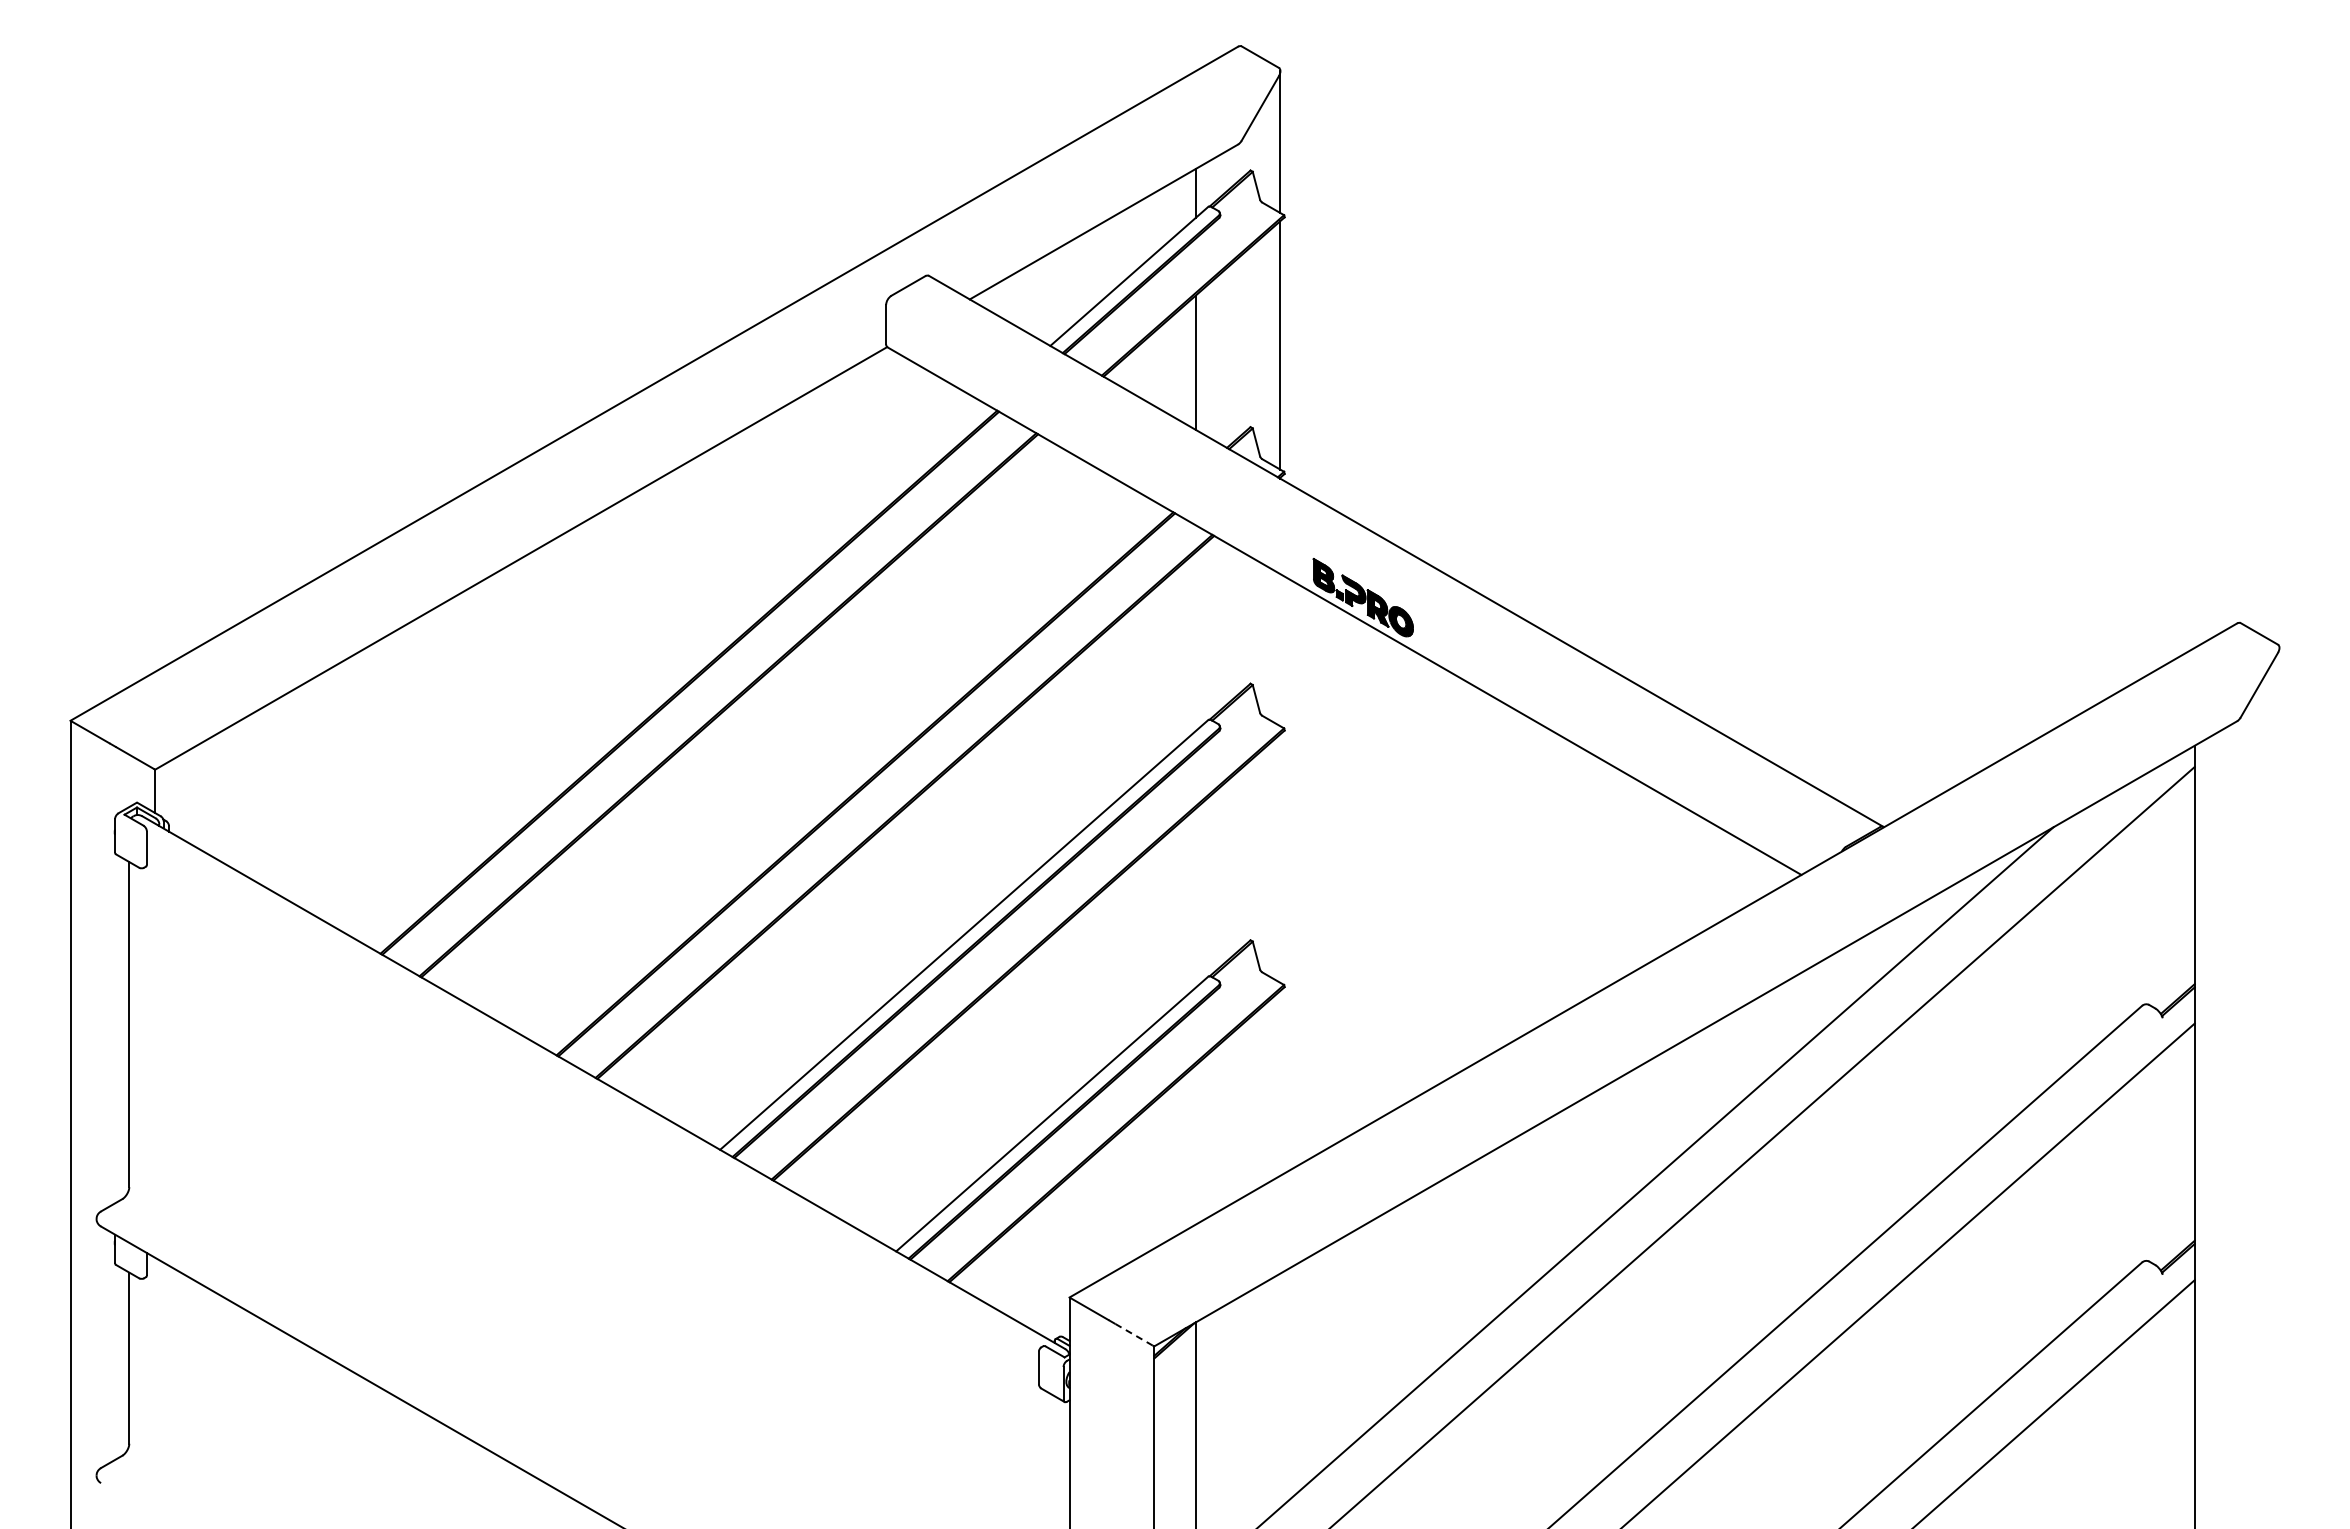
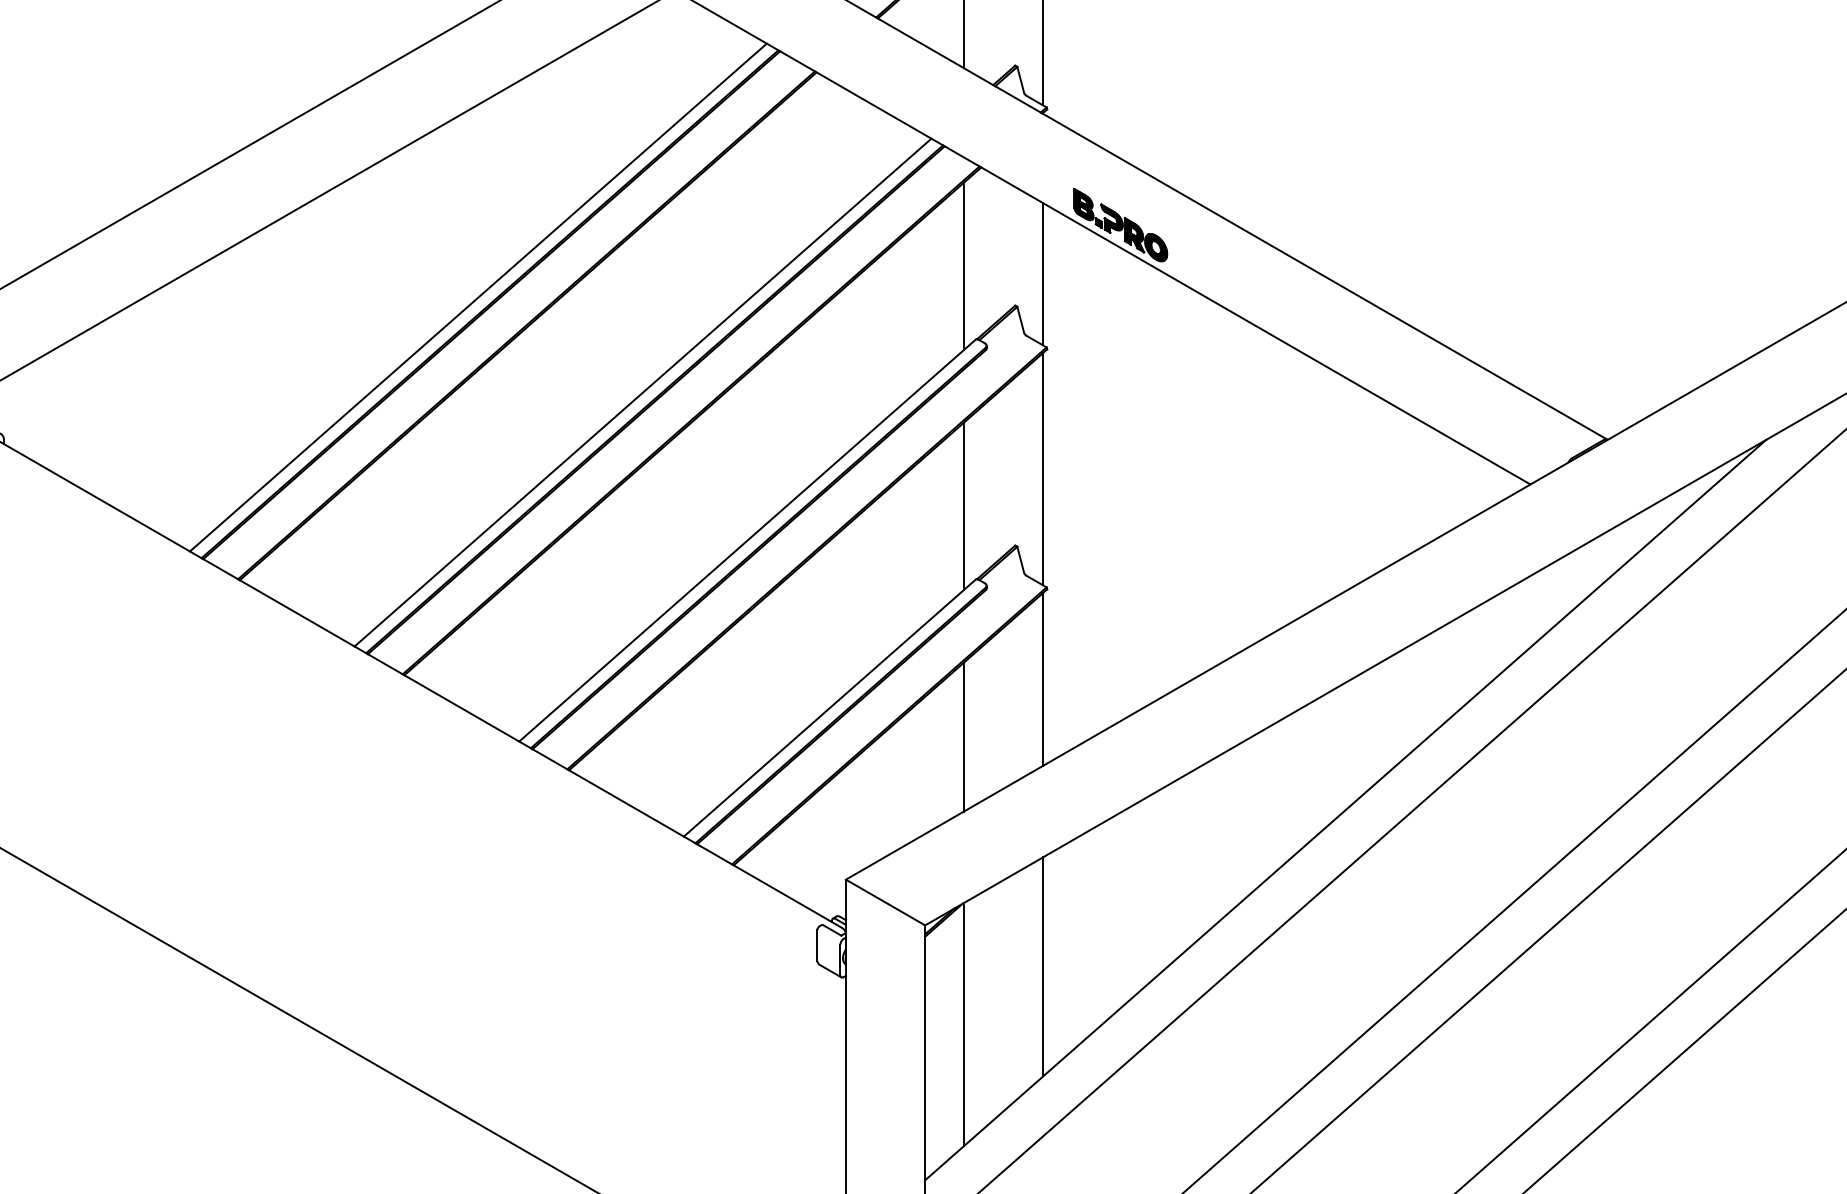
line: (1195, 641) -> (963, 266), added
line: (1280, 650) -> (1043, 274), added
line: (676, 674) -> (478, 297), added
line: (852, 776) -> (643, 392), added
line: (1280, 858) -> (1043, 469), added
line: (1195, 897) -> (963, 505), added
line: (1280, 1082) -> (1043, 678), added
line: (1195, 1144) -> (963, 736), added
line: (1134, 1334) -> (906, 914), dashed -> solid
line: (1280, 1390) -> (1043, 966), added

